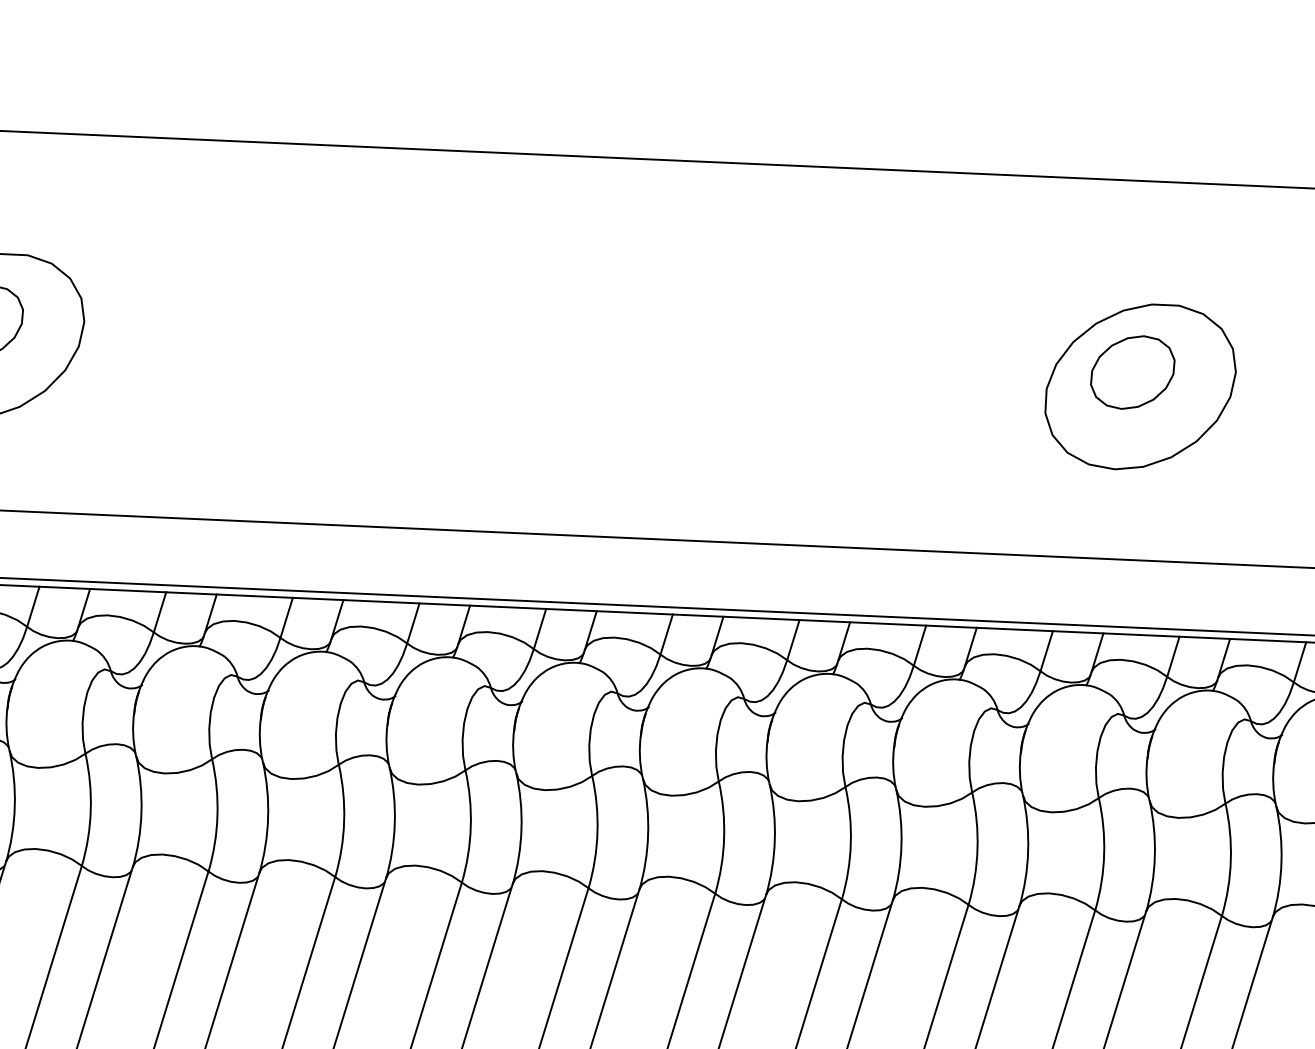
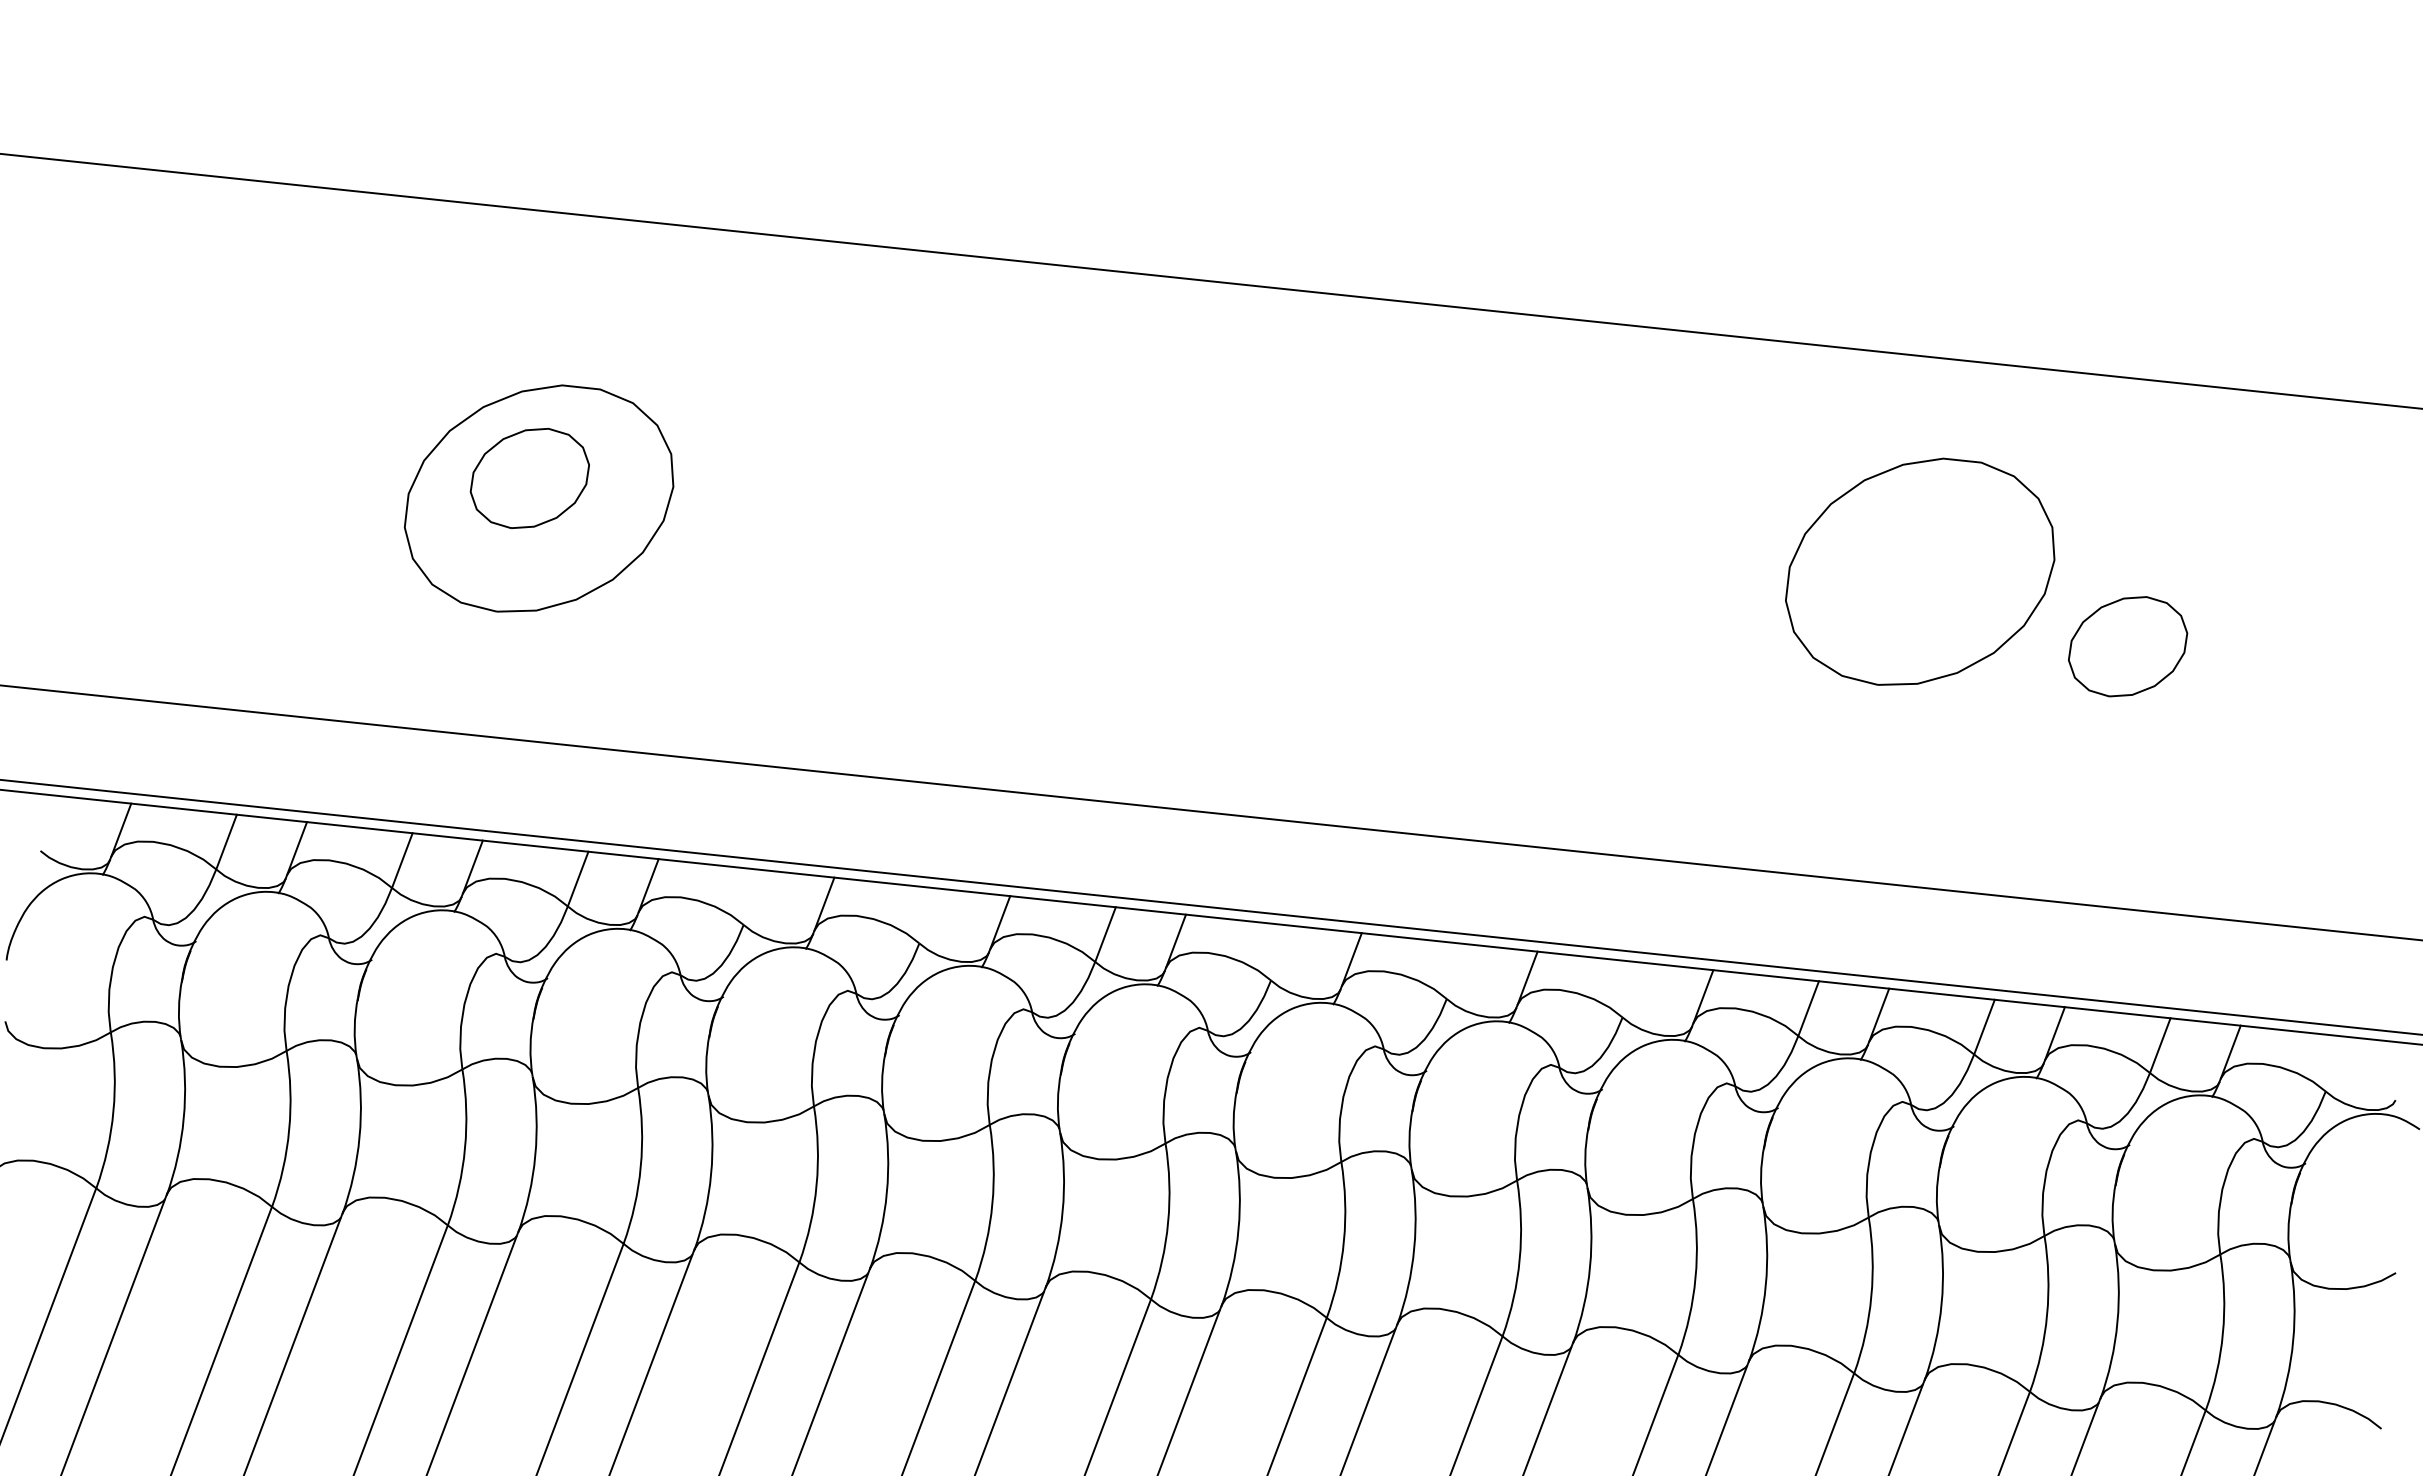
part: (1140, 386) -> (1920, 571), moved
line: (159, 612) -> (753, 897), removed
line: (286, 617) -> (929, 915), removed
line: (540, 628) -> (1281, 952), removed
line: (666, 634) -> (1456, 971), removed
line: (793, 639) -> (1632, 989), removed
line: (1299, 661) -> (2335, 1063), removed

